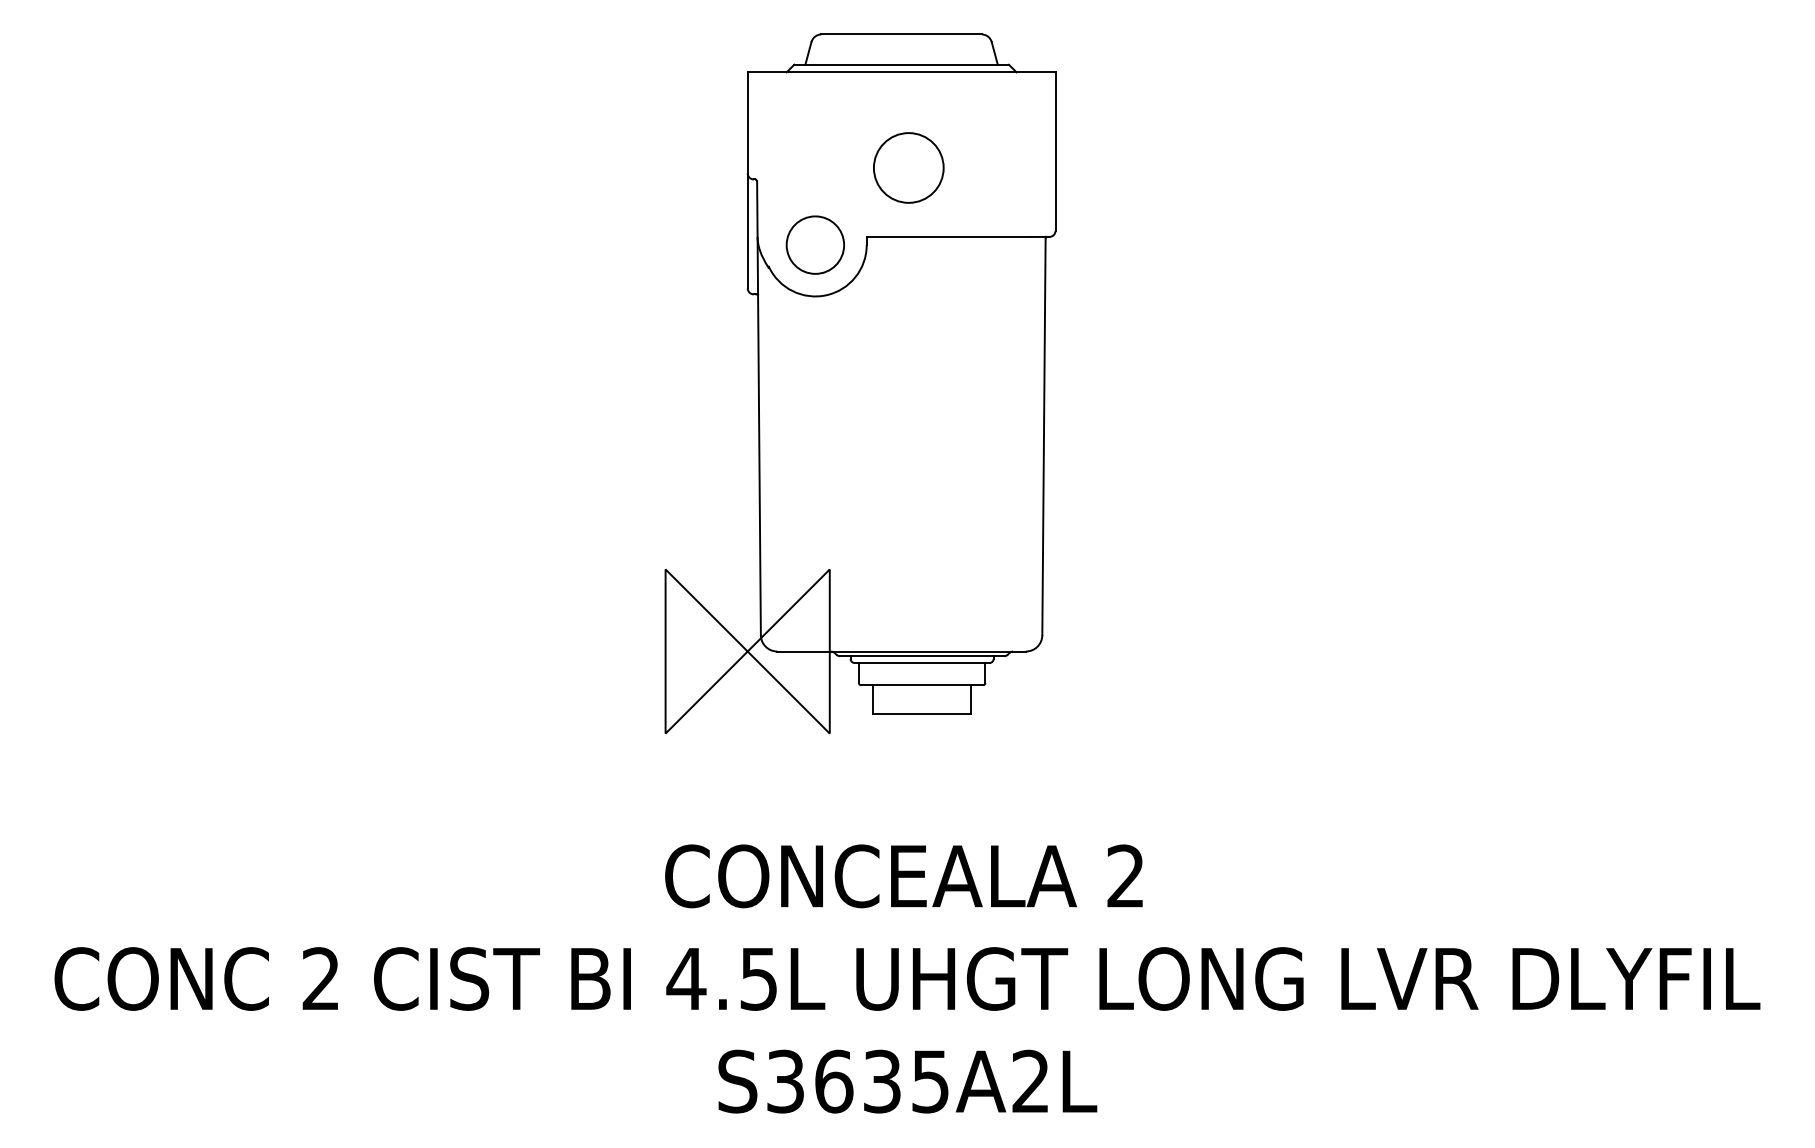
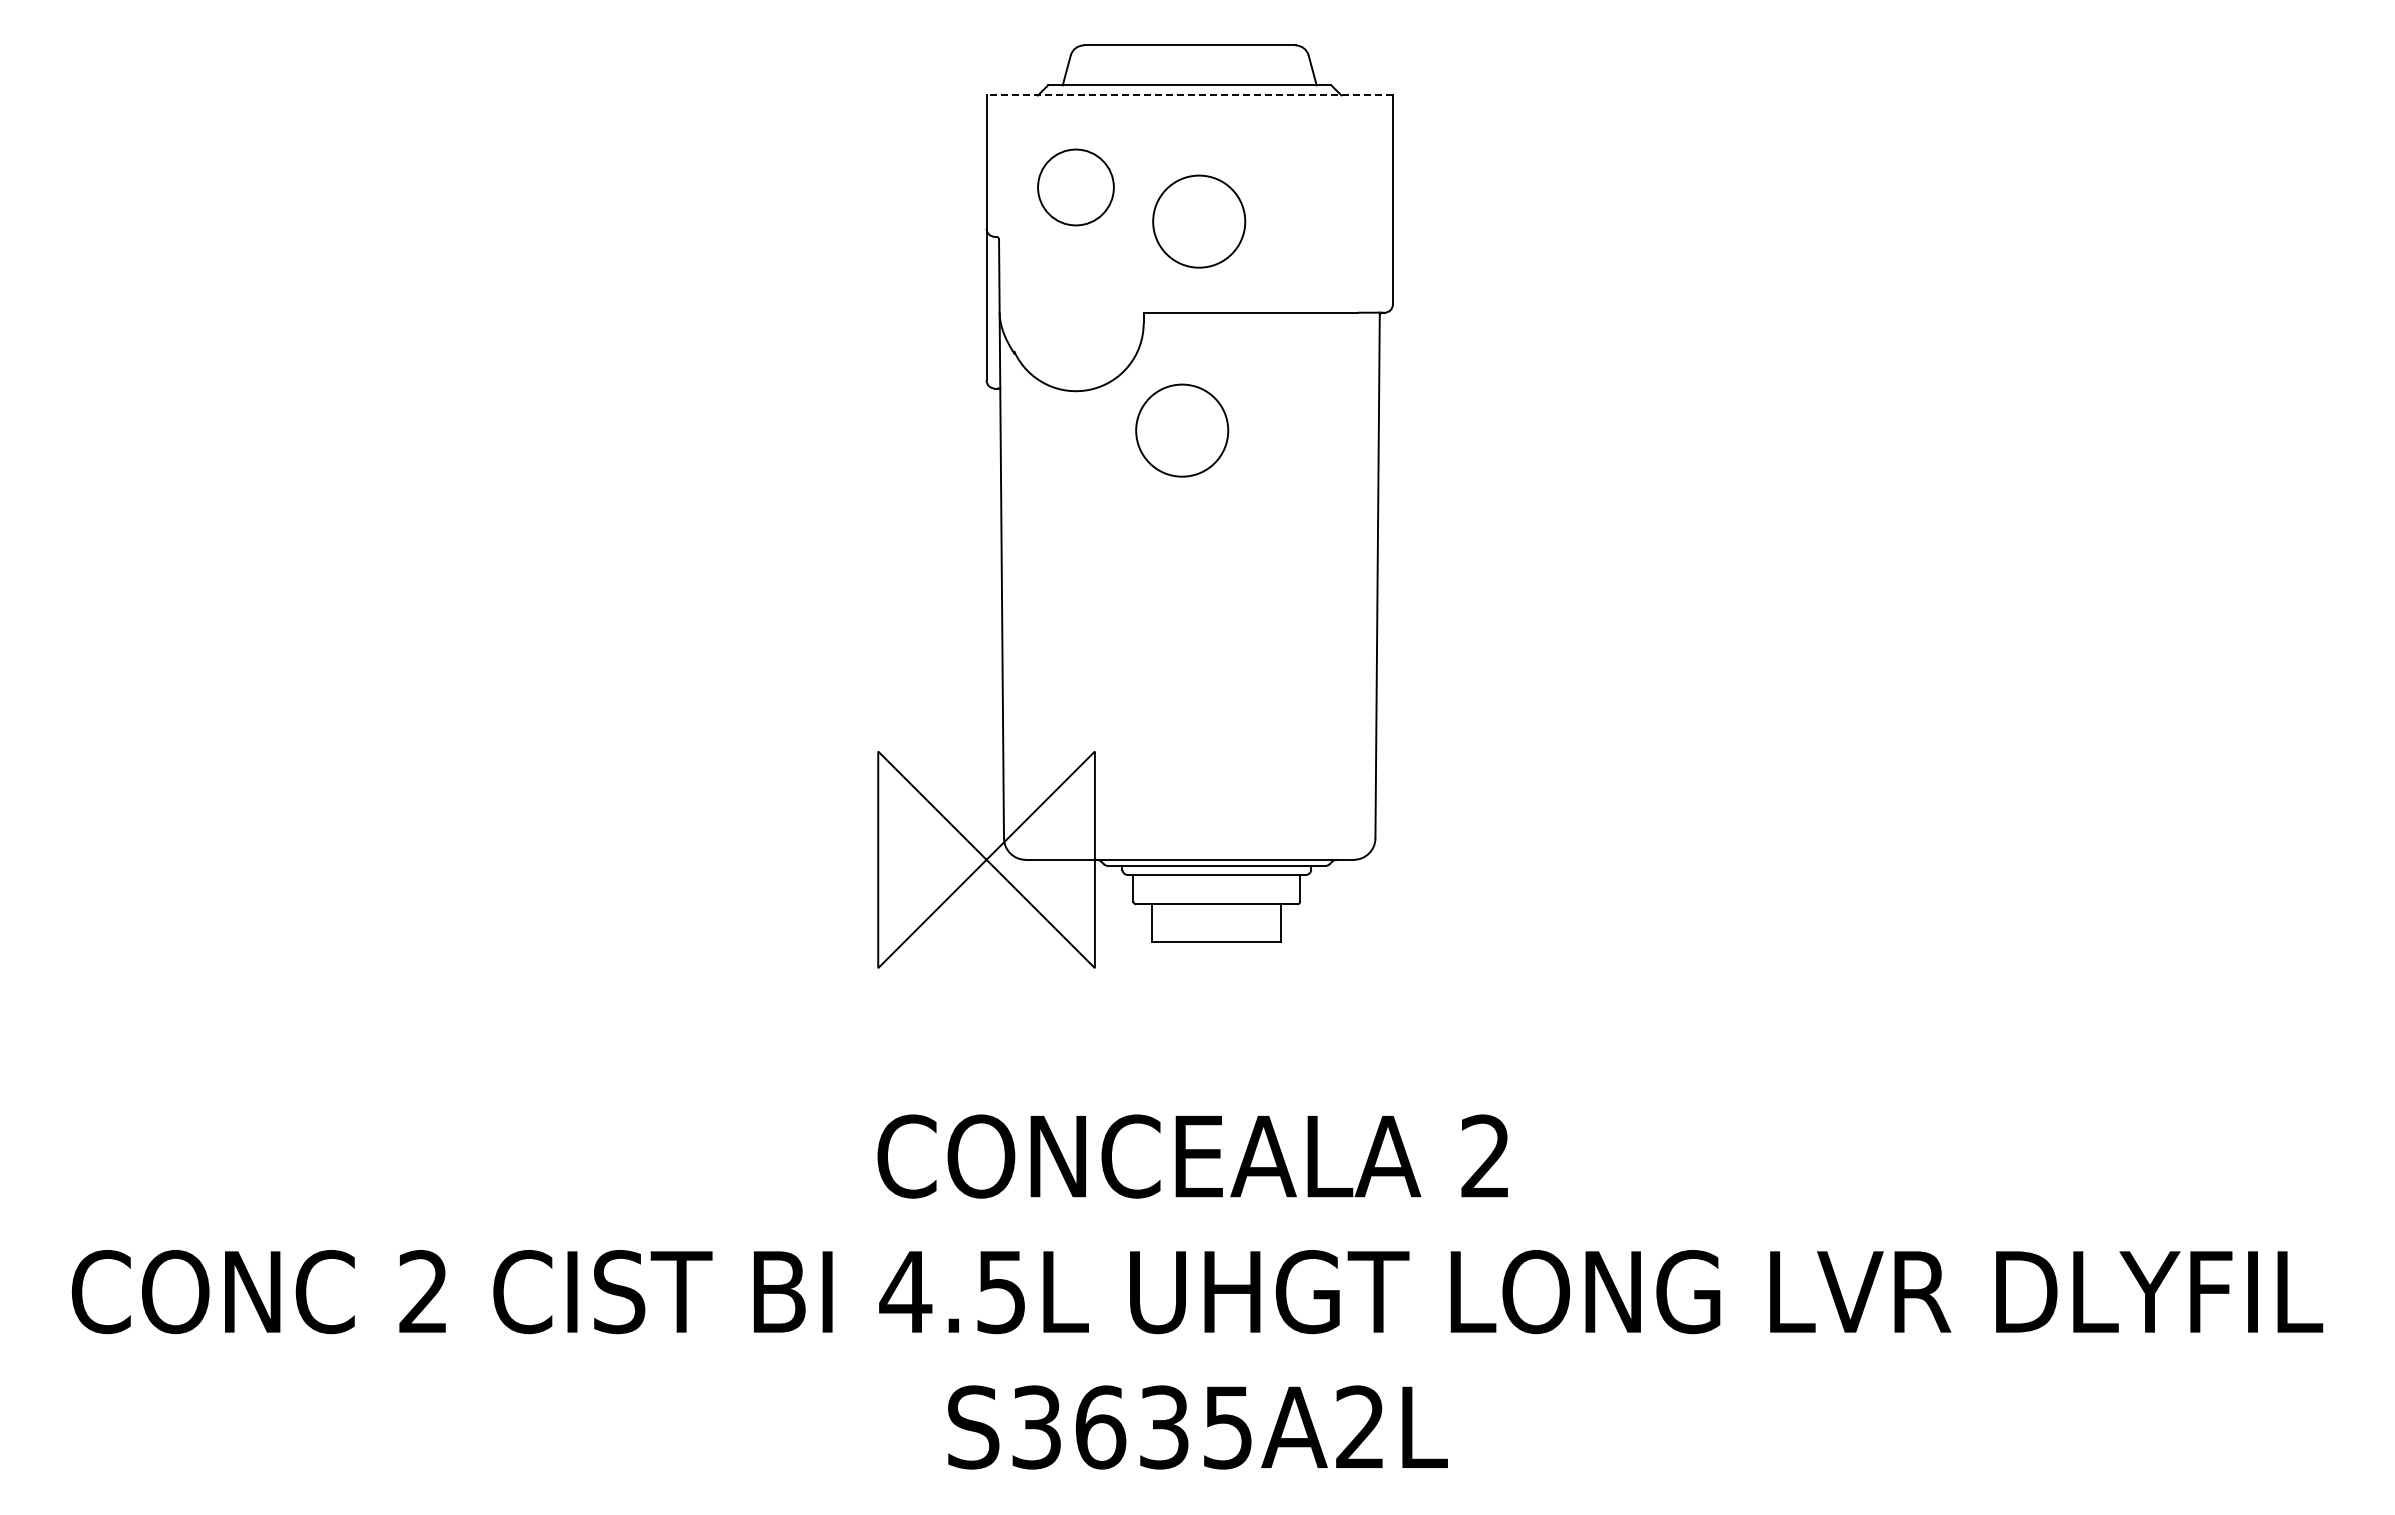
line: (901, 72) -> (1189, 95), solid -> dashed
circle: (815, 245) -> (1075, 187), moved
circle: (896, 326) -> (1182, 430), added

